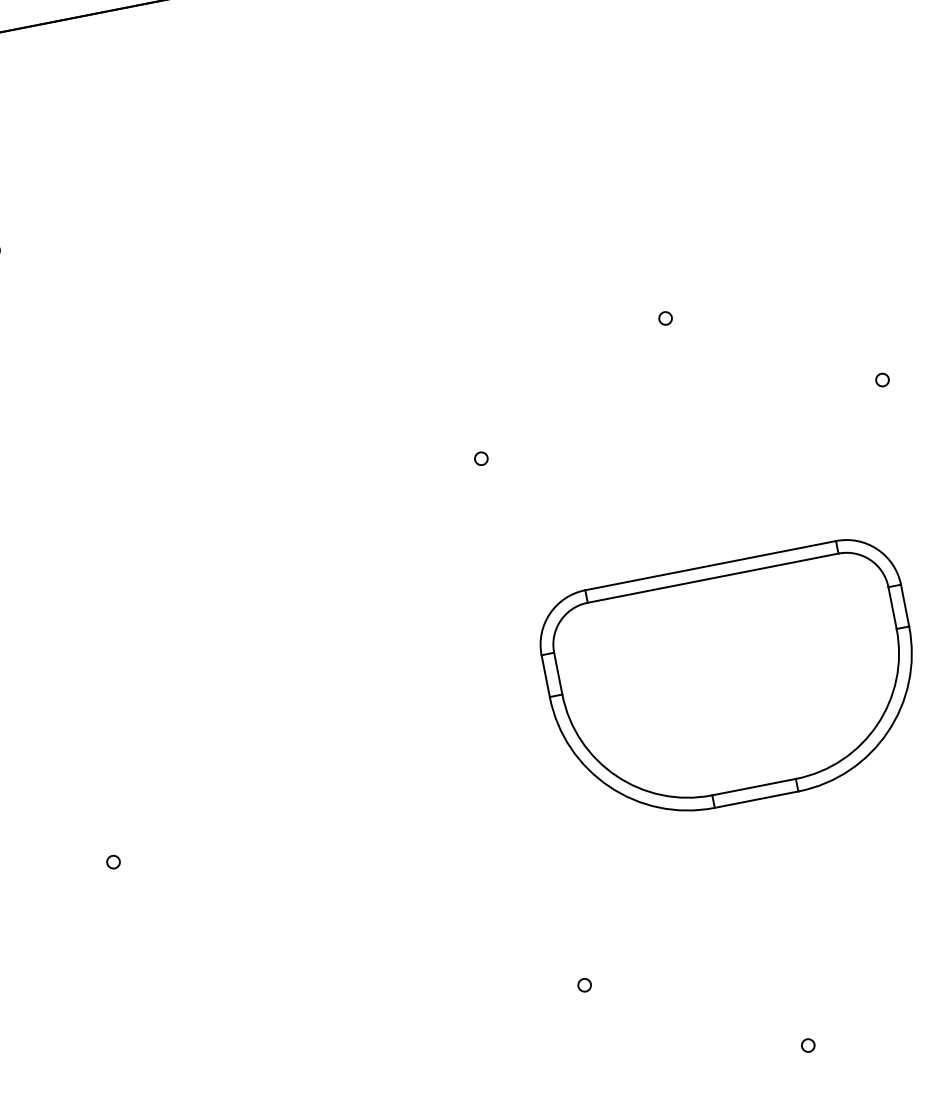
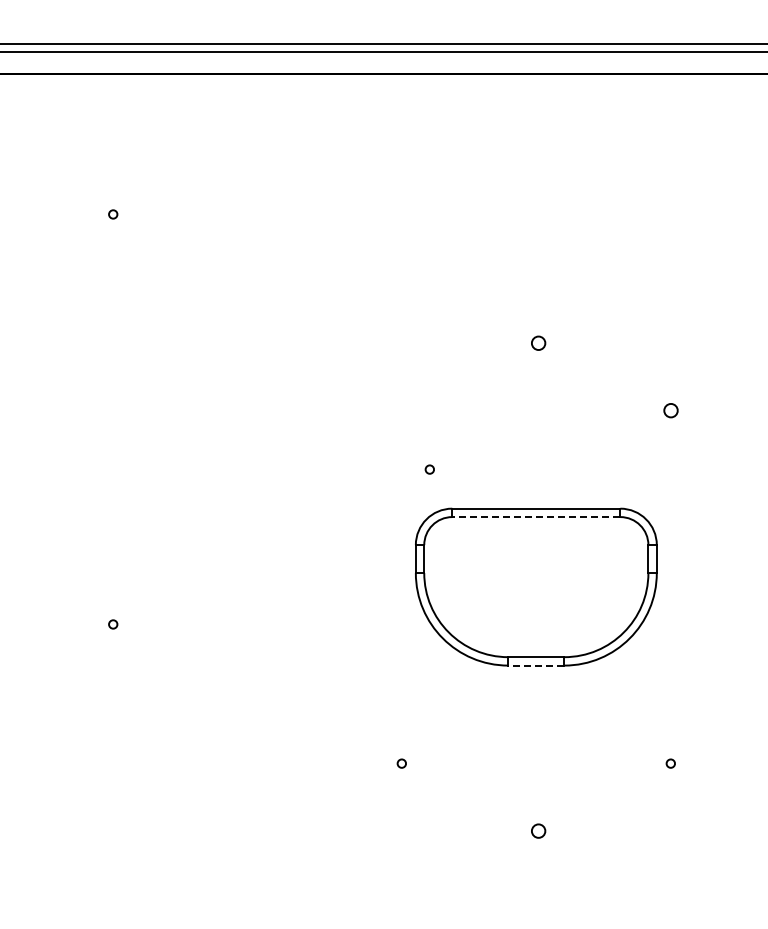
circle: (665, 318) -> (538, 343), size x1.6
circle: (882, 379) -> (670, 410), size x1.6
circle: (480, 458) -> (429, 469), moved
line: (711, 579) -> (535, 517), solid -> dashed
line: (755, 799) -> (535, 665), solid -> dashed
circle: (808, 1044) -> (538, 830), size x1.6

